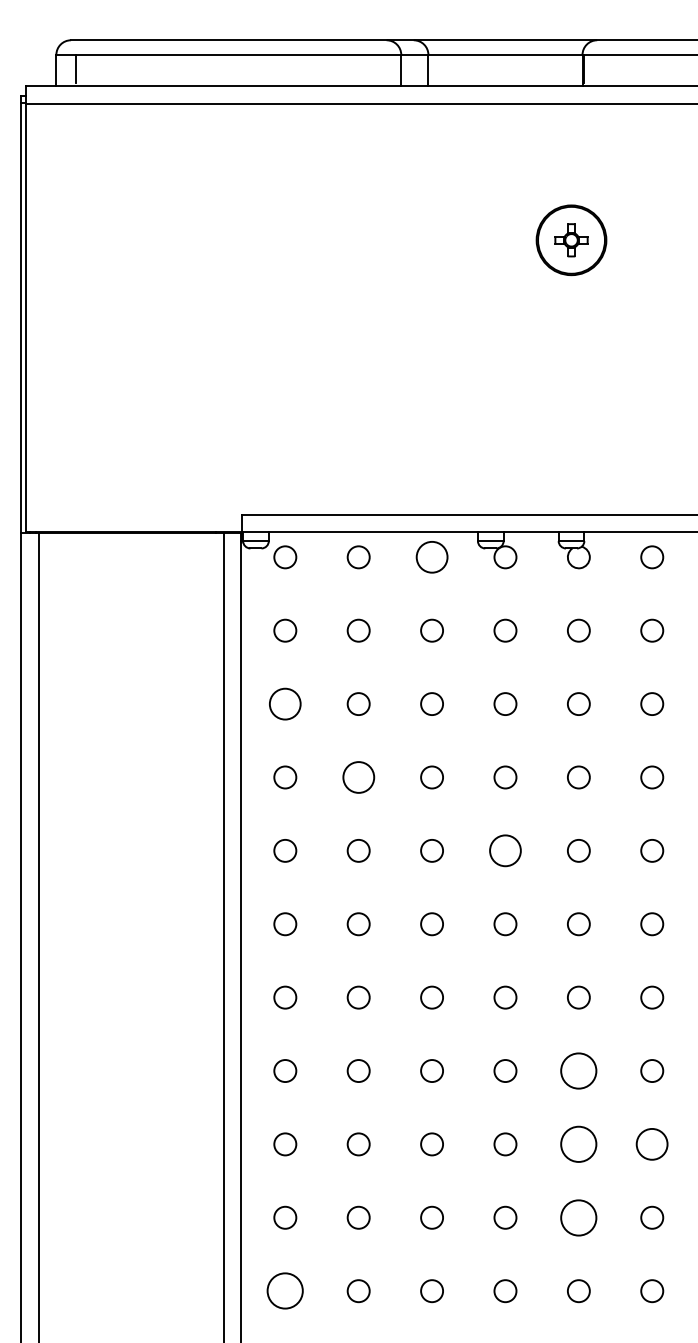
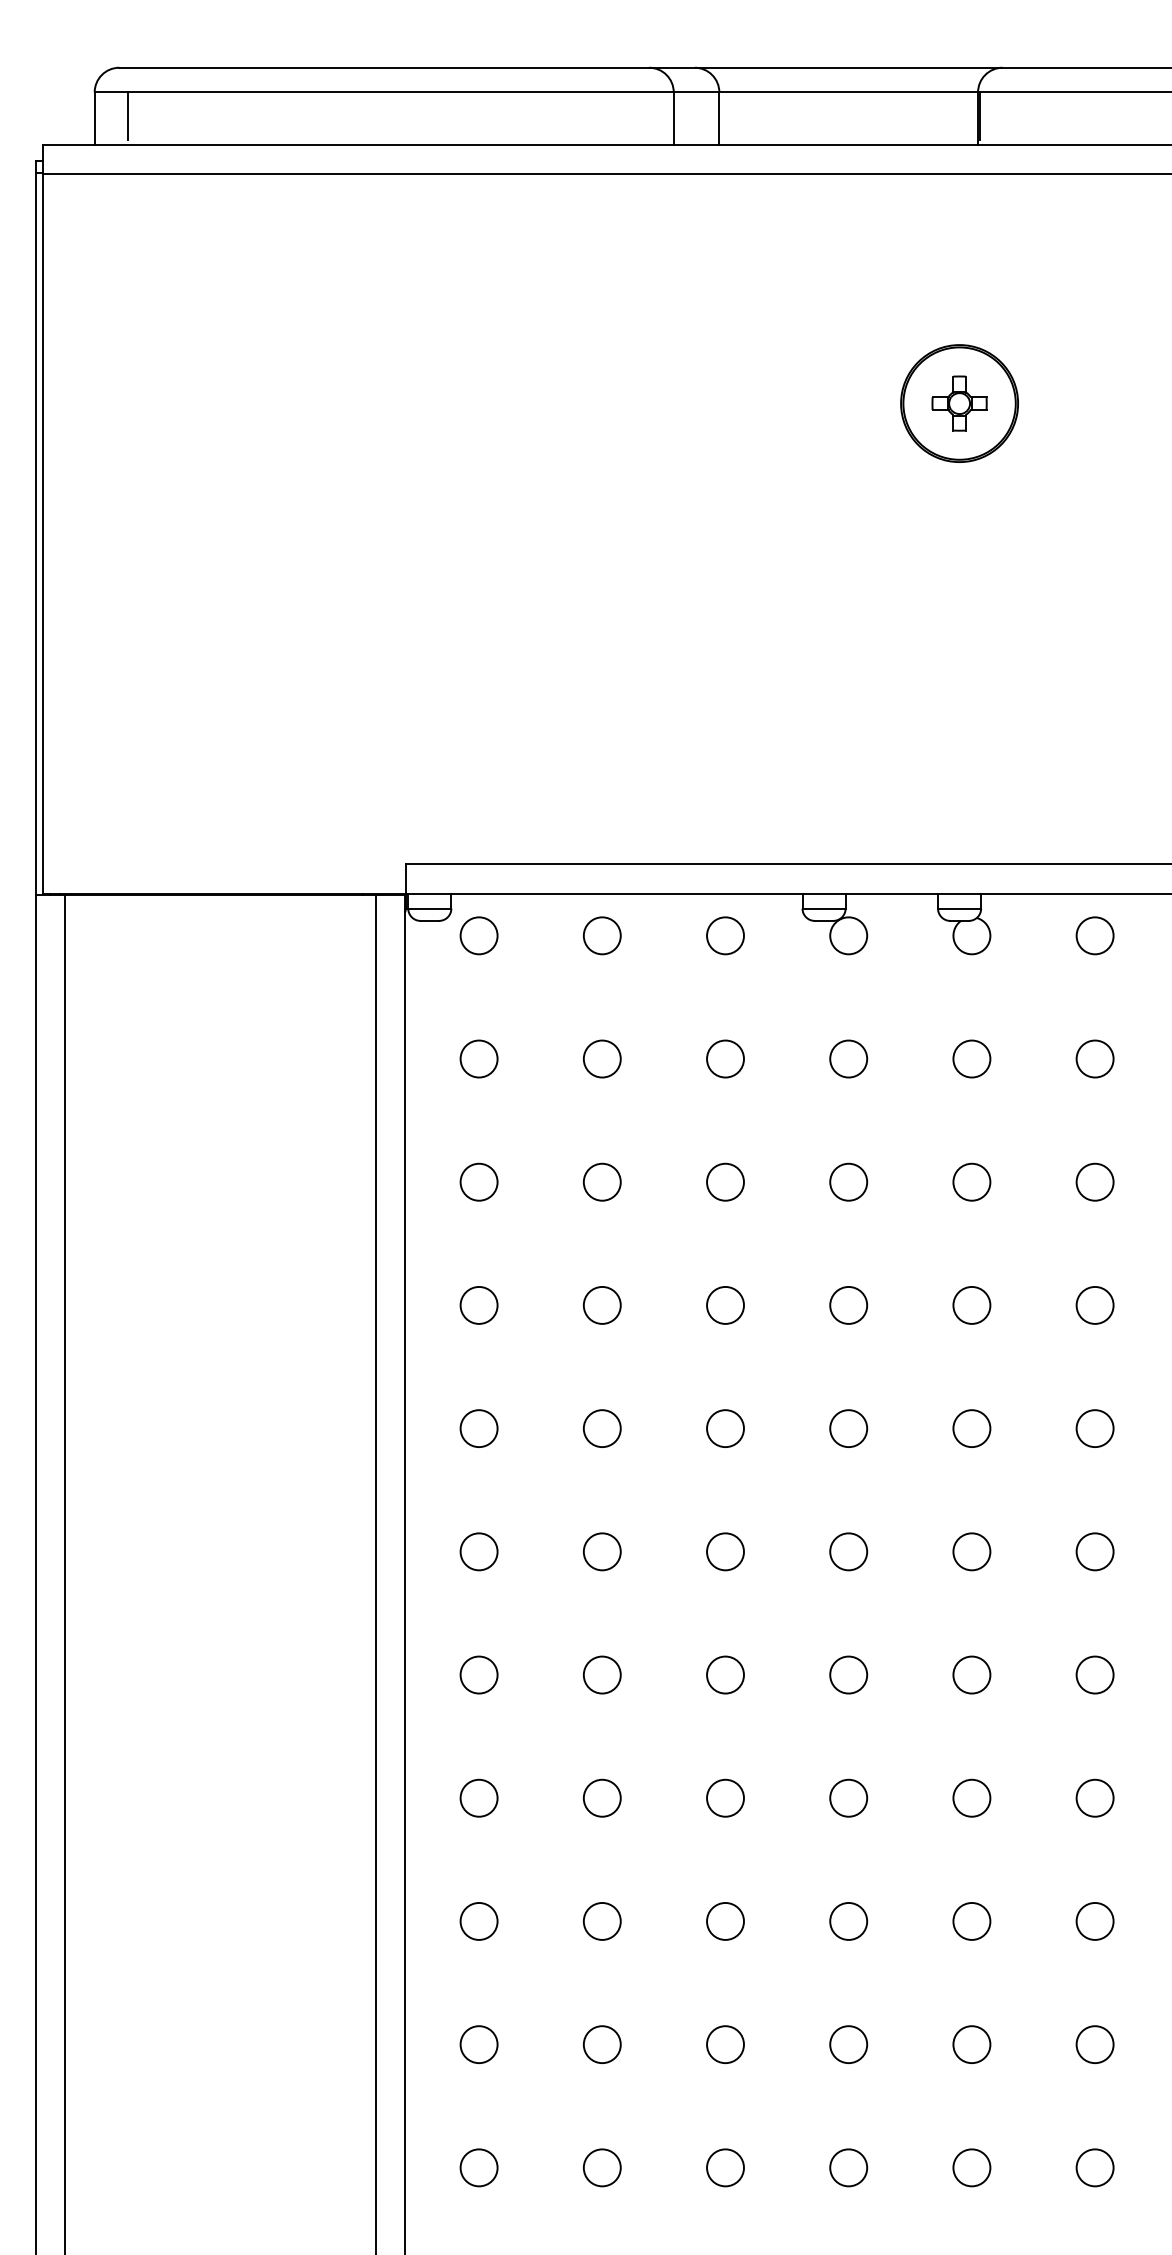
circle: (431, 557) -> (724, 936), size x0.71
circle: (285, 703) -> (479, 1181), size x0.71
circle: (358, 777) -> (601, 1305), size x0.71
circle: (505, 850) -> (848, 1428), size x0.71
circle: (578, 1070) -> (971, 1797), size x0.62
circle: (578, 1144) -> (971, 1921), size x0.62
circle: (652, 1144) -> (1095, 1921), size x0.71
circle: (578, 1217) -> (971, 2044), size x0.62
circle: (285, 1291) -> (479, 2168), size x0.62

